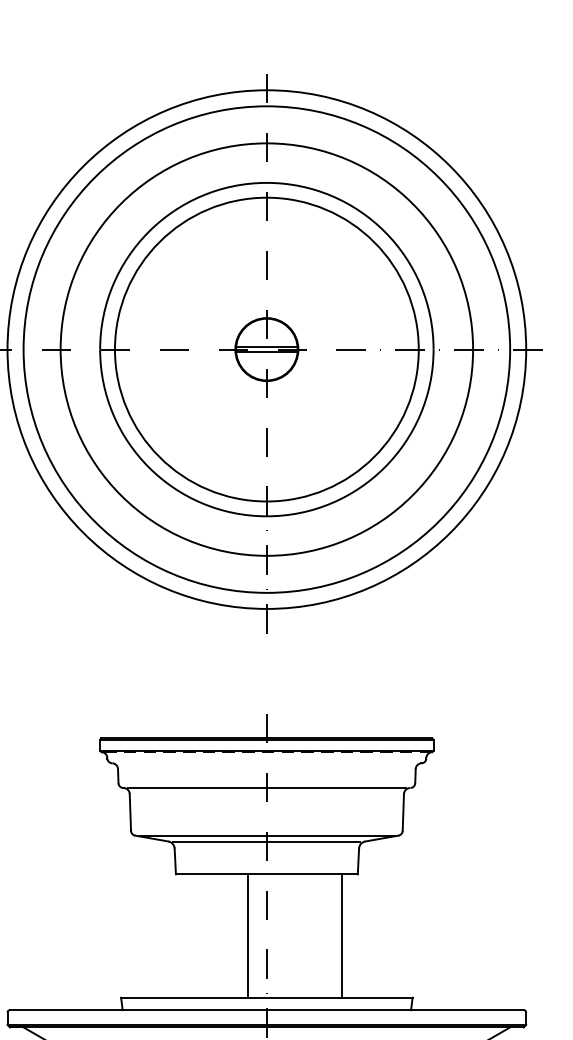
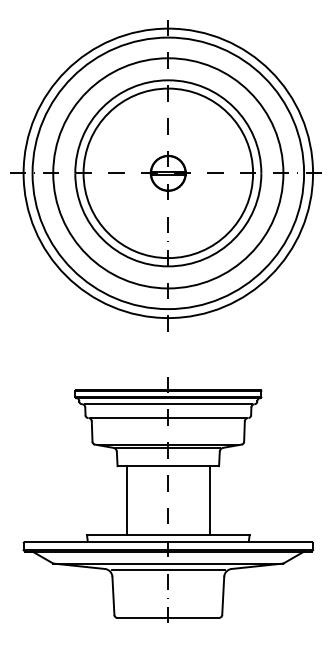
line: (265, 753) -> (167, 398), dashed -> solid
line: (265, 763) -> (167, 404), added
line: (247, 935) -> (126, 500), moved

